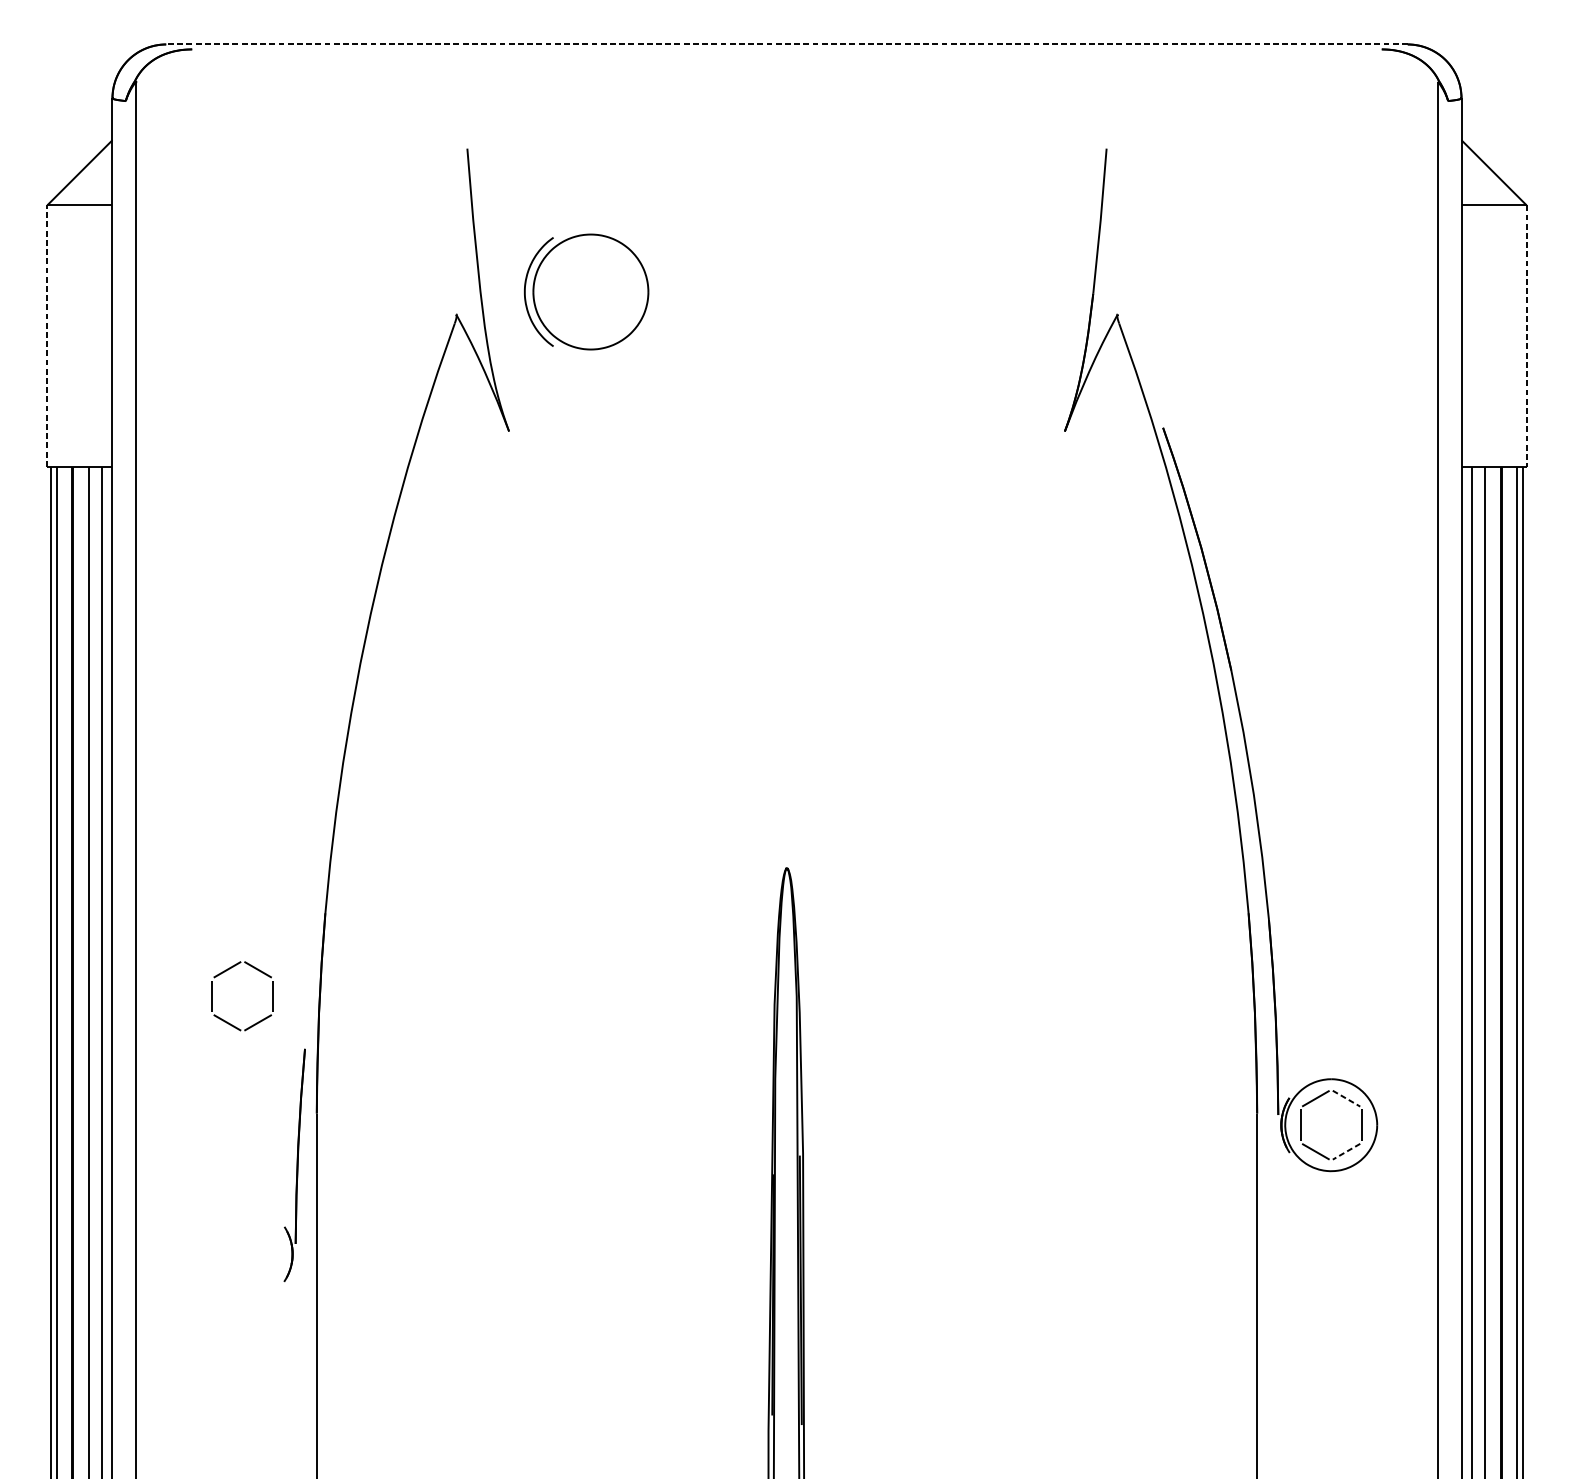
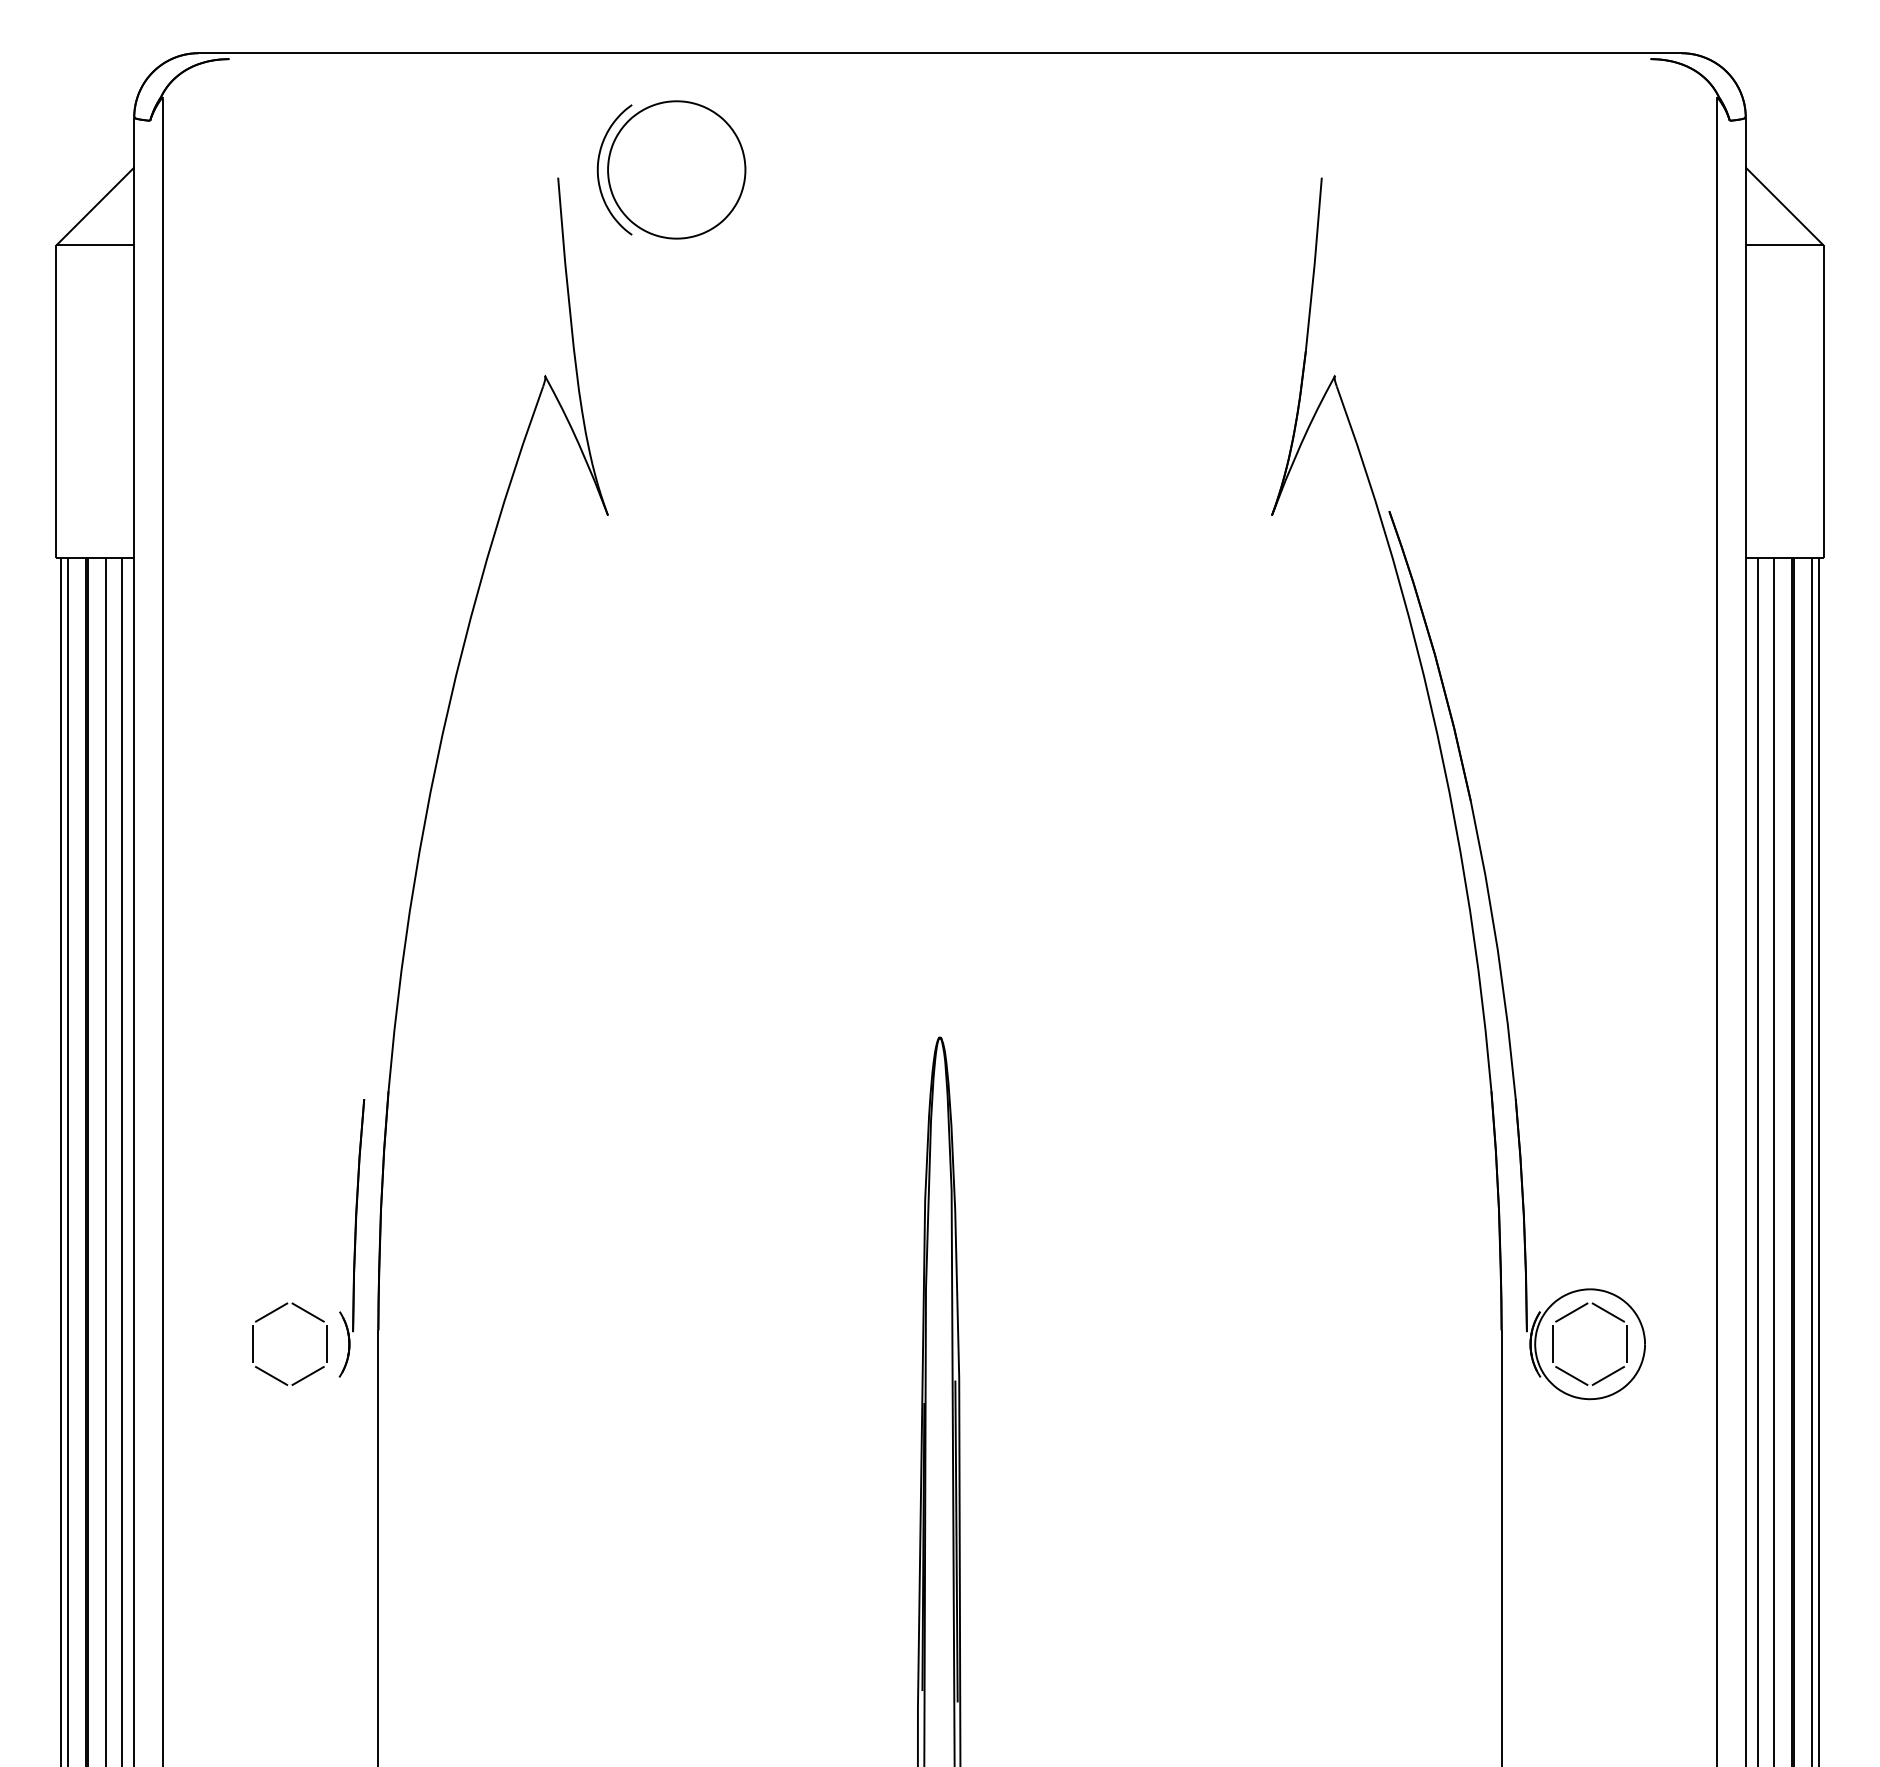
line: (787, 44) -> (940, 53), dashed -> solid
part: (586, 291) -> (671, 169), moved
line: (47, 336) -> (56, 401), dashed -> solid
line: (1526, 336) -> (1823, 402), dashed -> solid
part: (228, 970) -> (272, 1313), moved
line: (1346, 1098) -> (1608, 1312), dashed -> solid
line: (1346, 1151) -> (1608, 1375), dashed -> solid
part: (294, 1165) -> (351, 1238), moved

